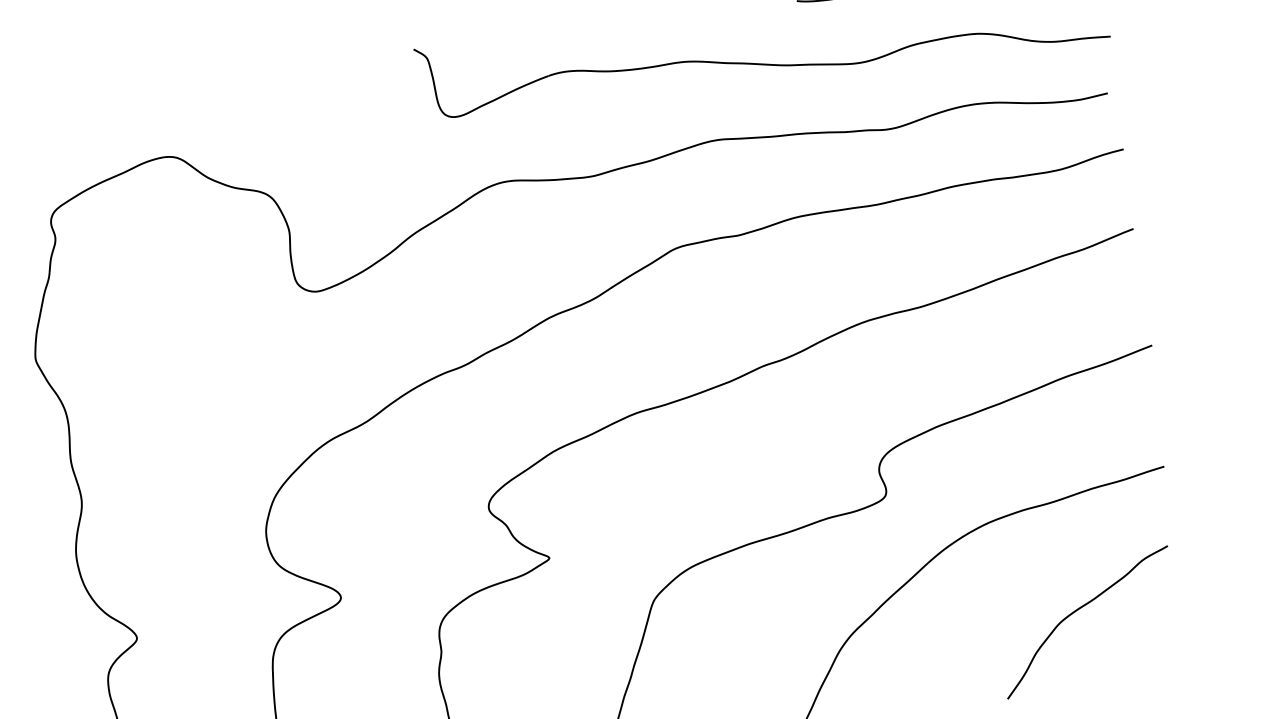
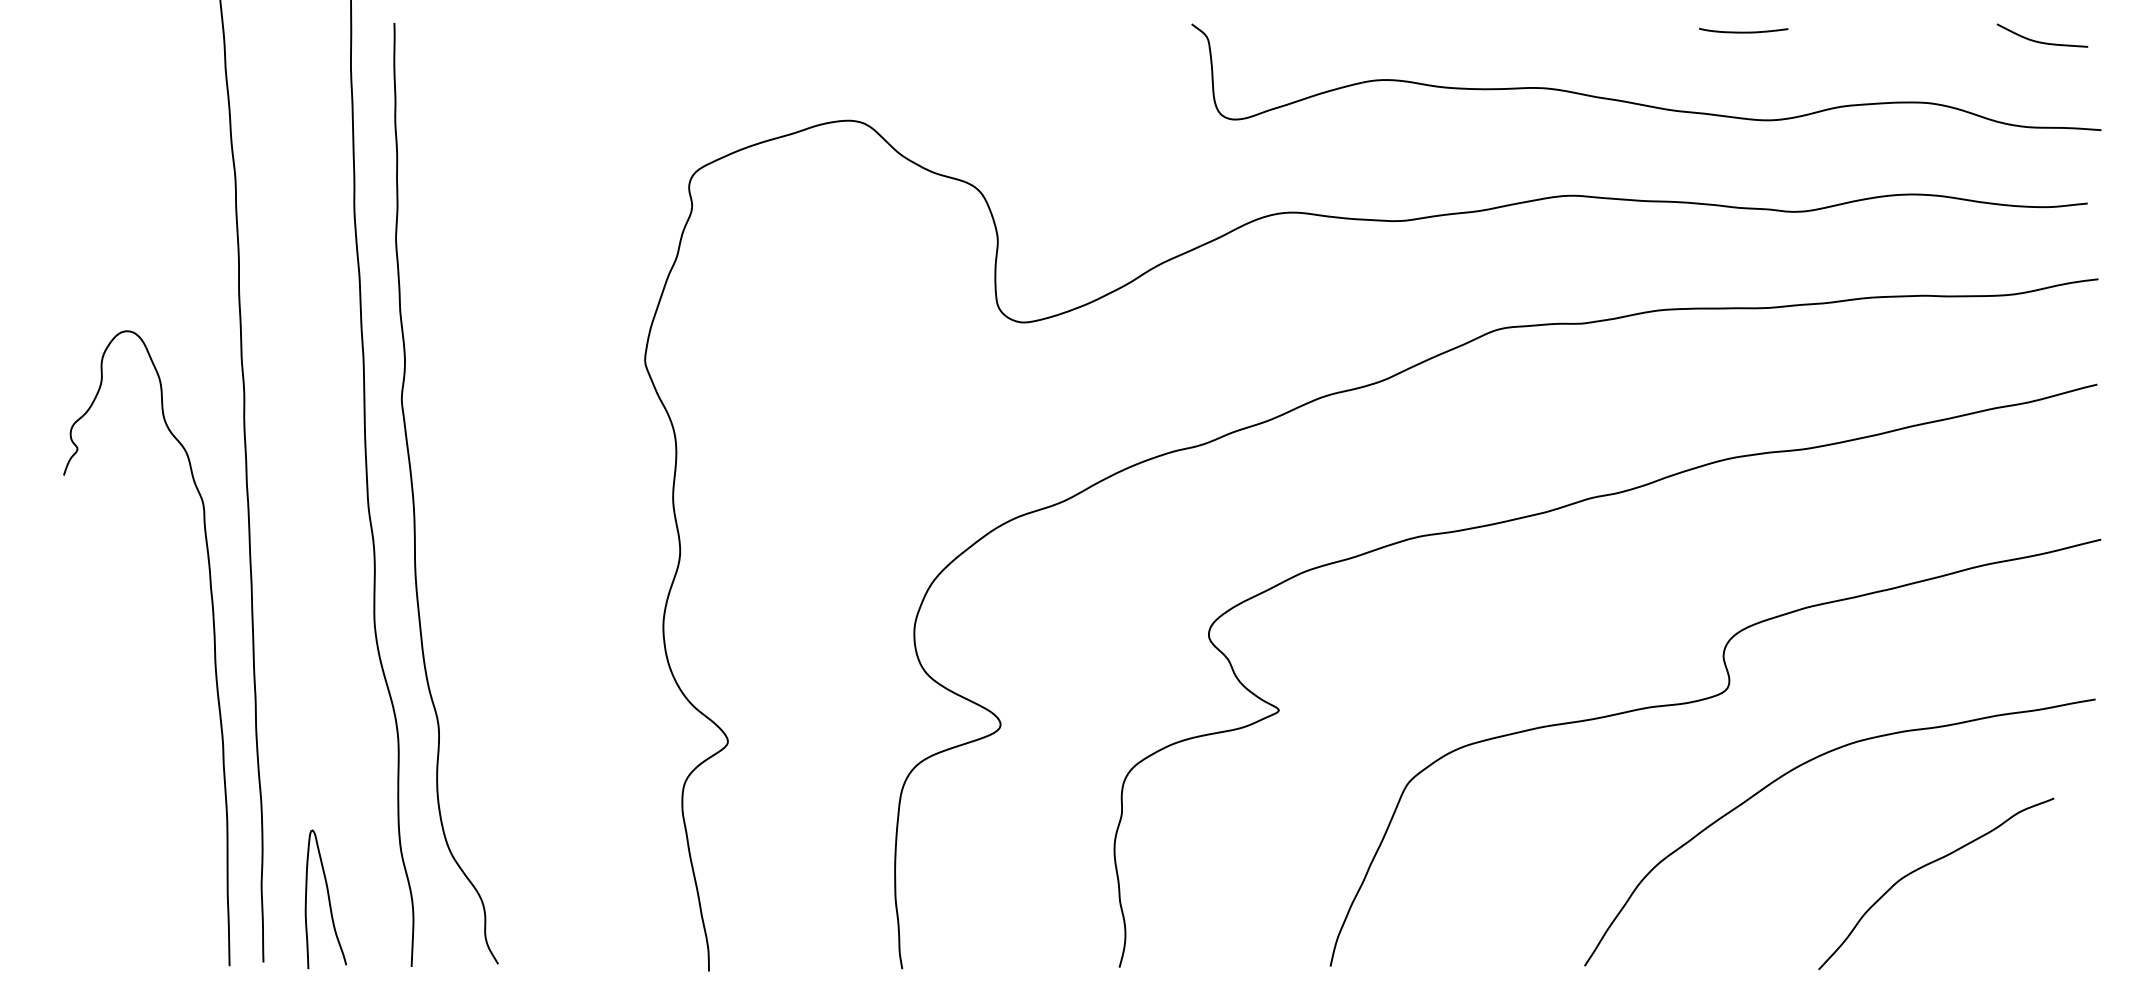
curve: (1081, 608) -> (1930, 864), moved

